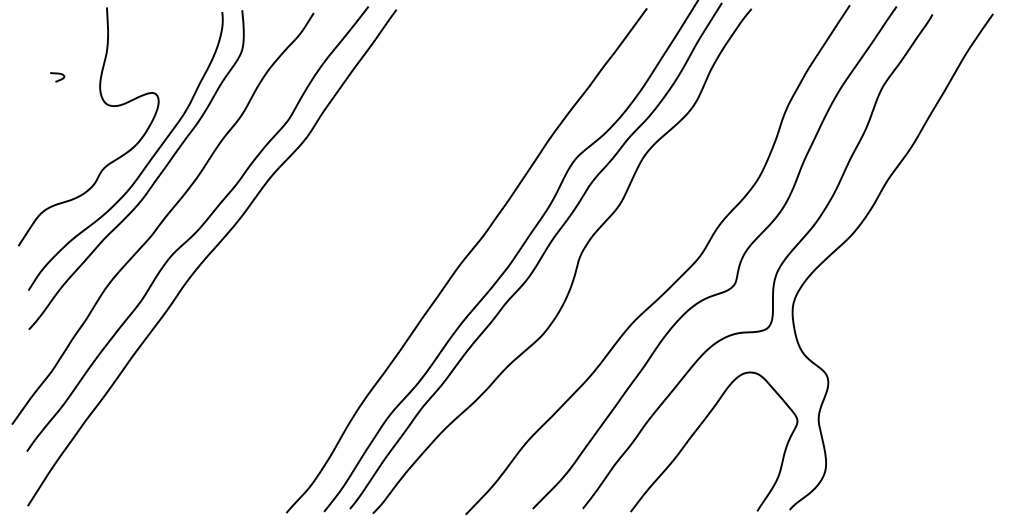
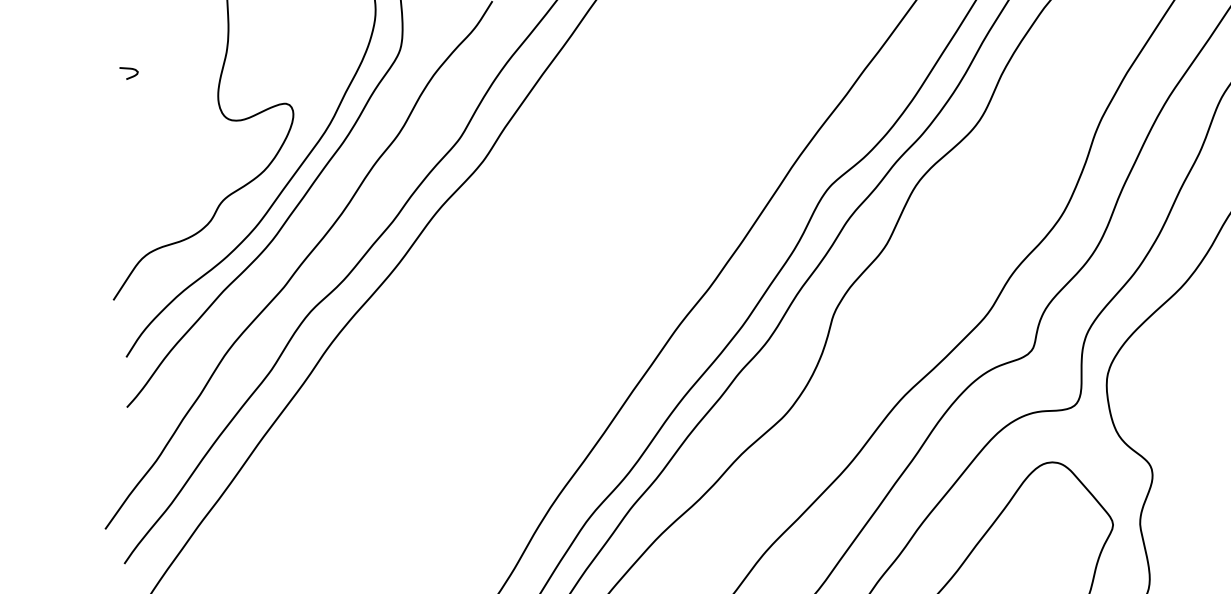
curve: (58, 79) -> (130, 76), moved

